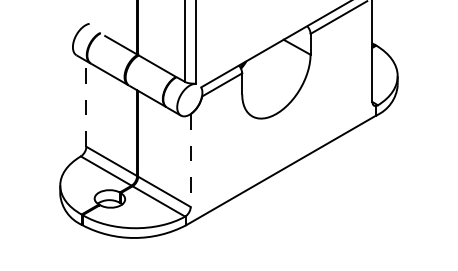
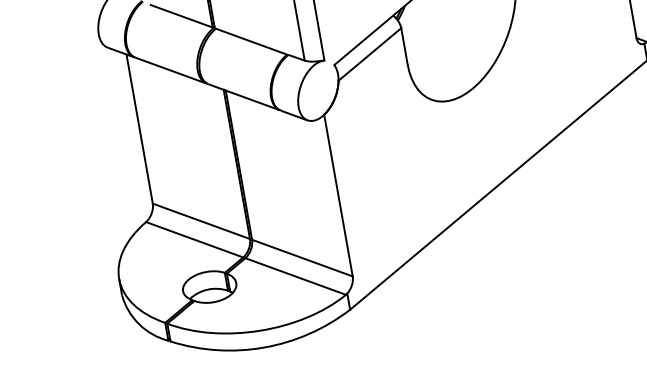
line: (86, 103) -> (139, 128), dashed -> solid
line: (190, 161) -> (338, 197), dashed -> solid

